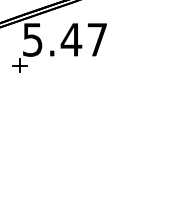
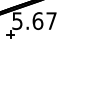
text: (70, 38) -> (37, 20), 5.47 -> 5.67

